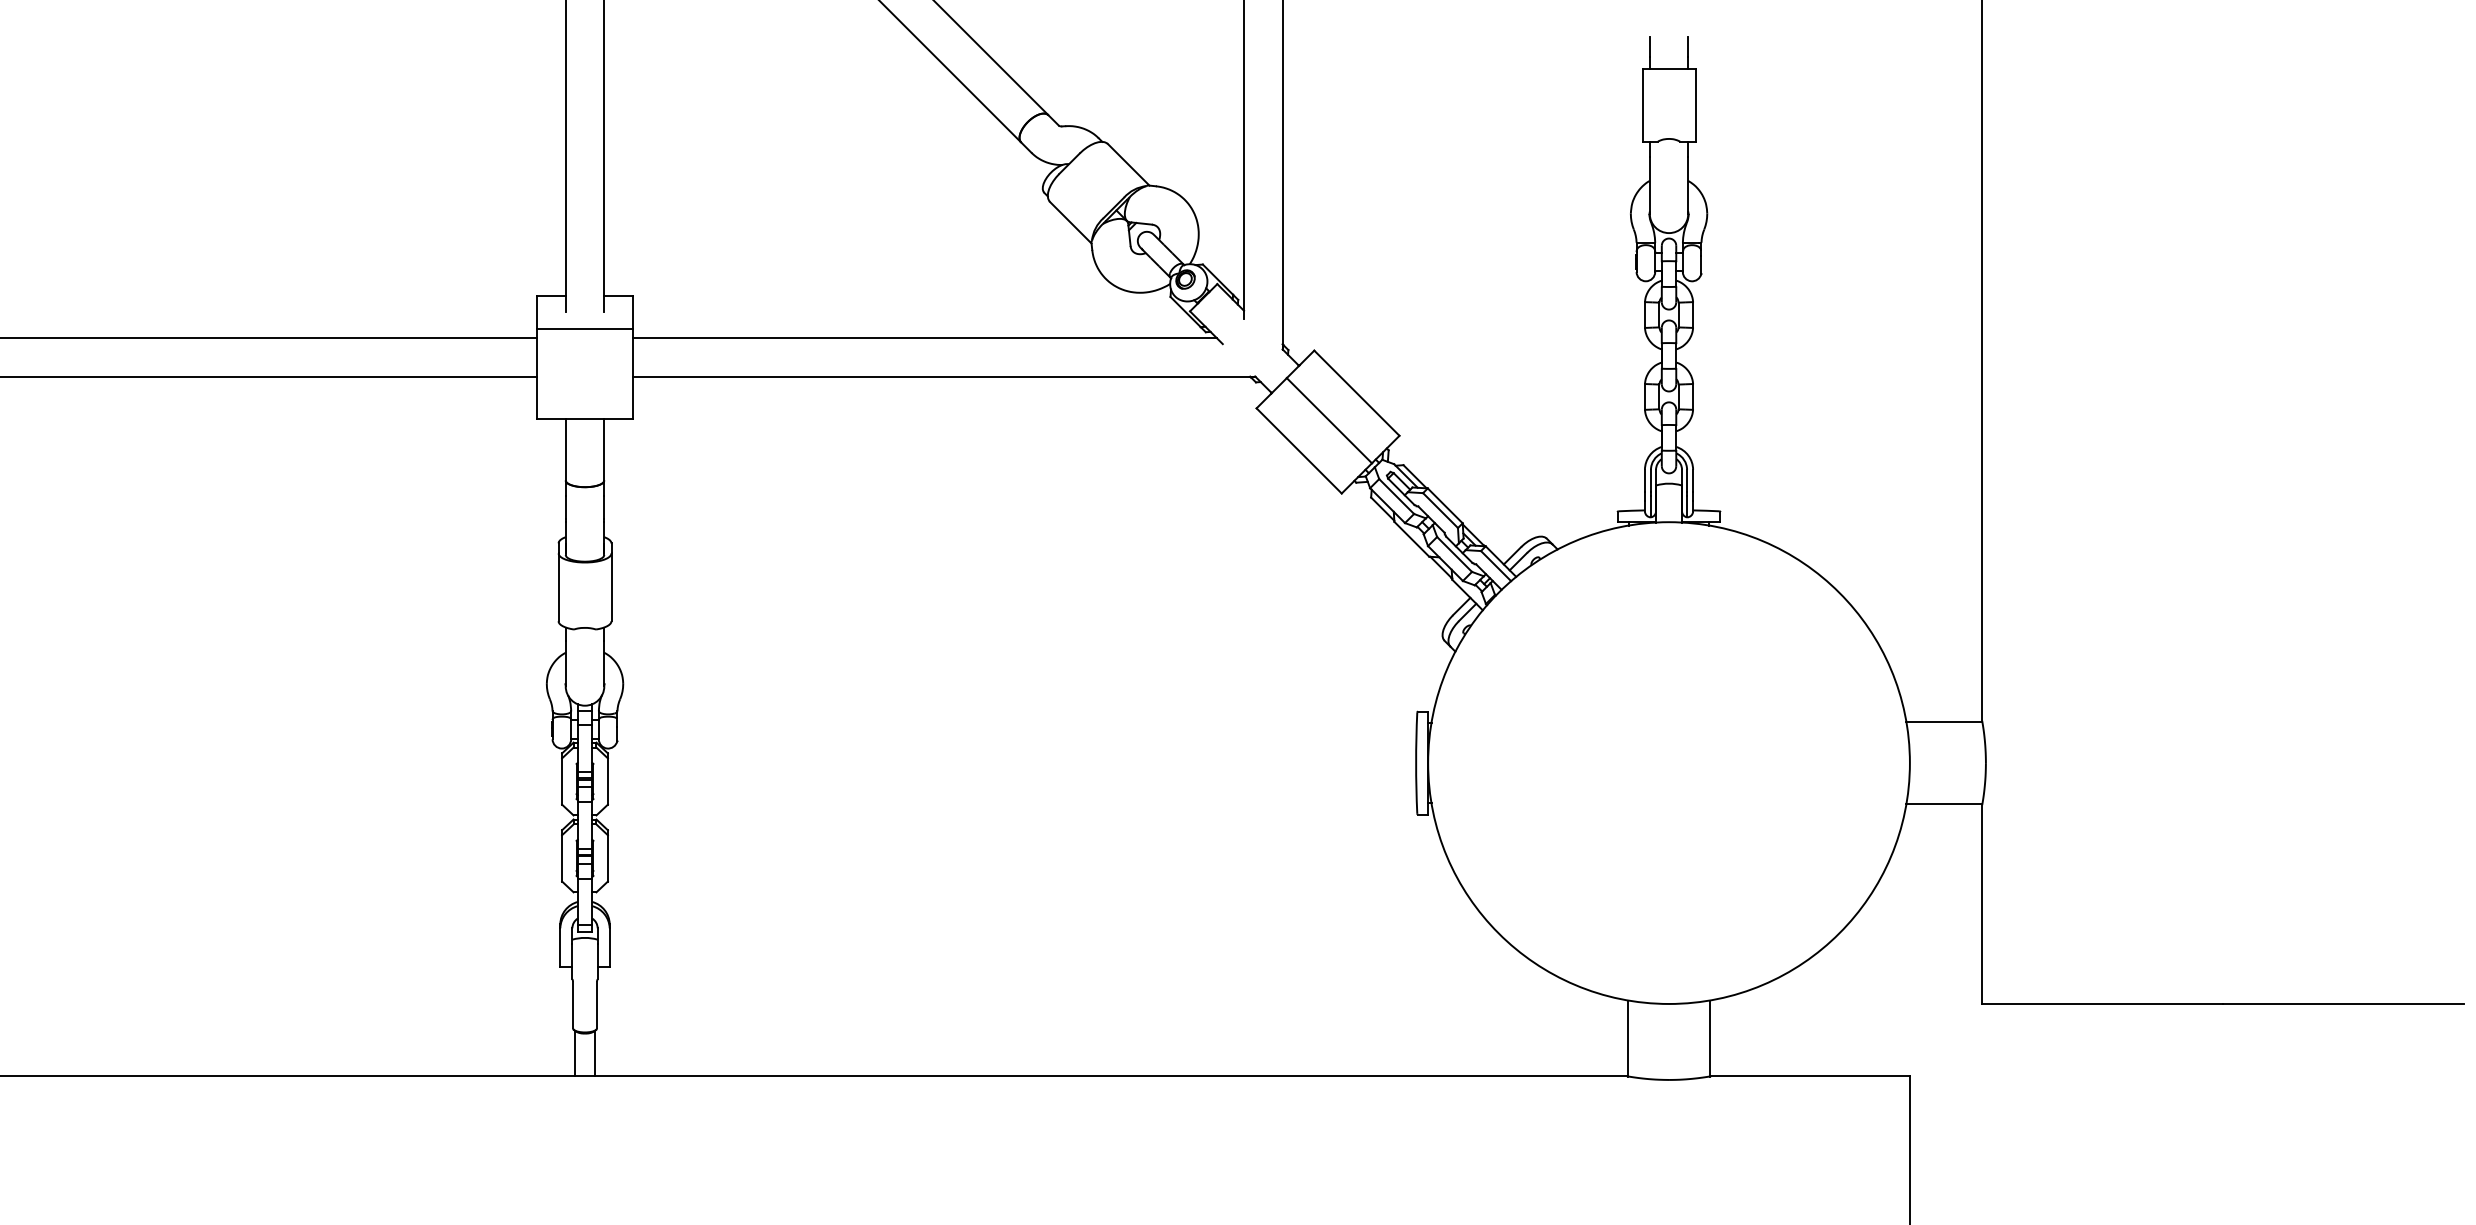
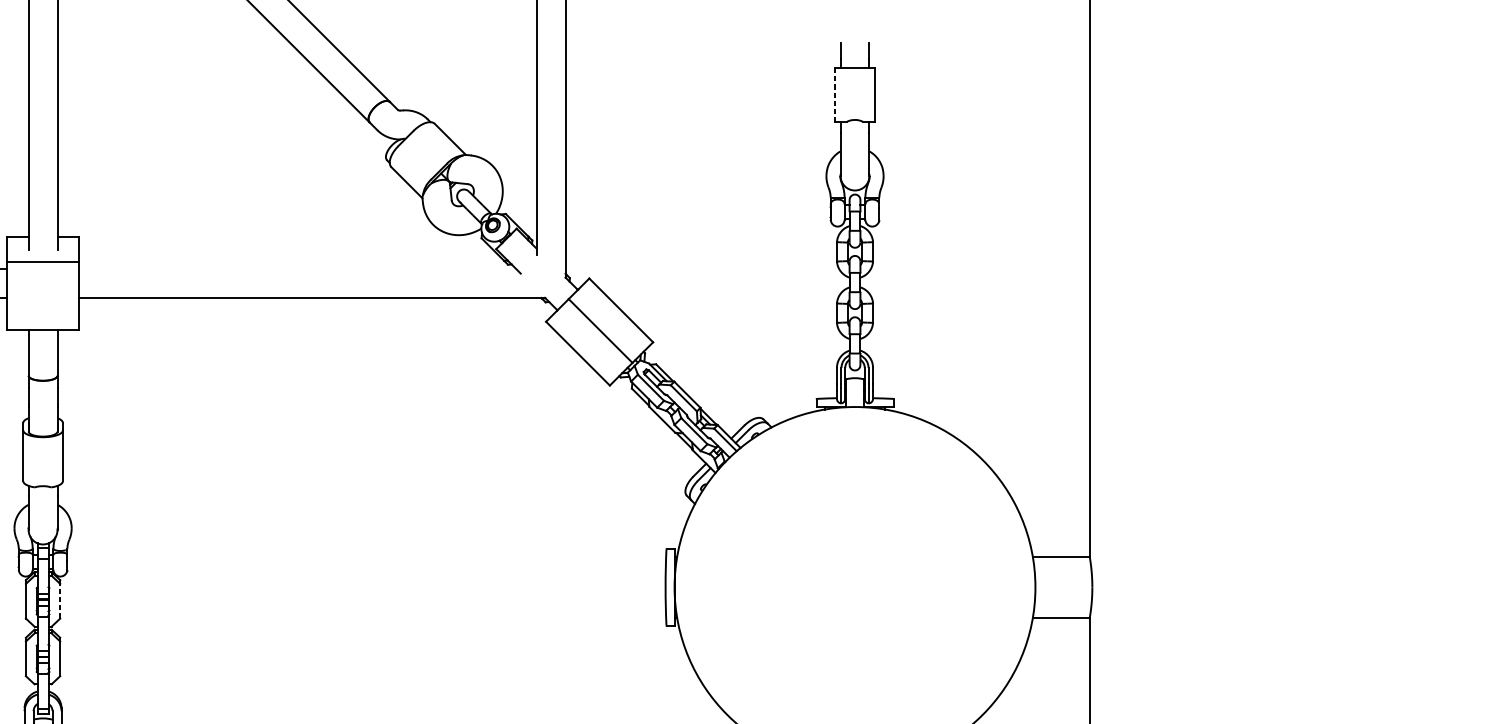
line: (1642, 105) -> (835, 94), solid -> dashed
line: (924, 338) -> (297, 269), removed
line: (607, 781) -> (59, 601), solid -> dashed

